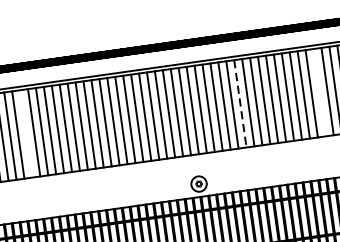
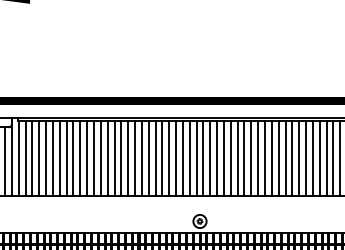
line: (319, 92) -> (312, 158), added
line: (240, 103) -> (244, 158), dashed -> solid
line: (25, 133) -> (59, 158), added

